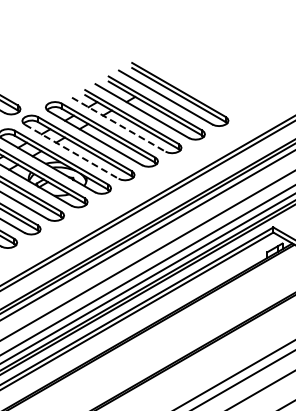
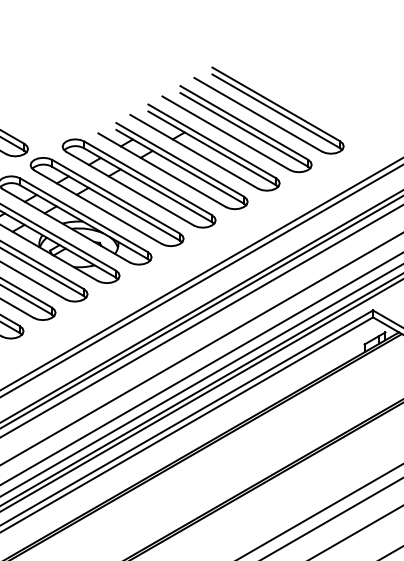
part: (196, 80) -> (268, 109), added
line: (118, 124) -> (161, 170), dashed -> solid
line: (71, 151) -> (97, 206), dashed -> solid

